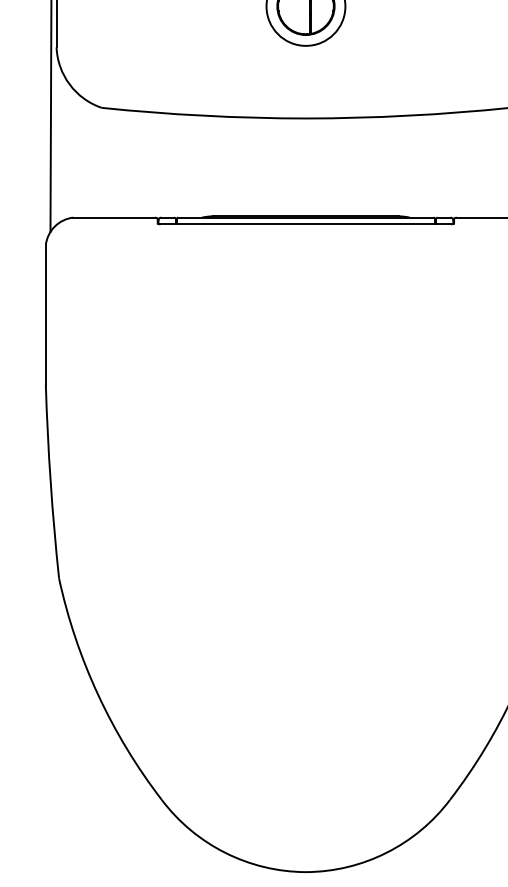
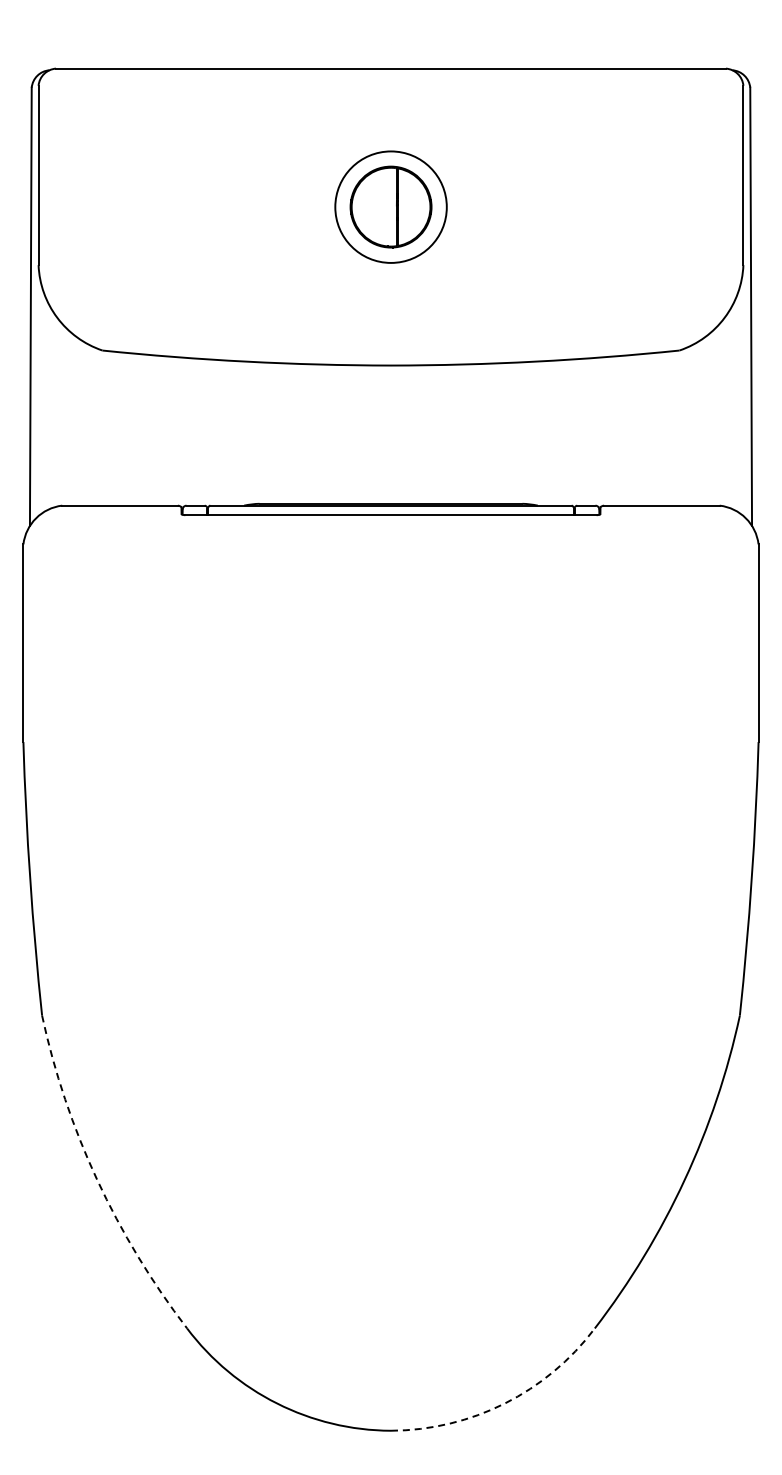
arc: (98, 695) -> (97, 1180), solid -> dashed
arc: (386, 852) -> (504, 1403), solid -> dashed

